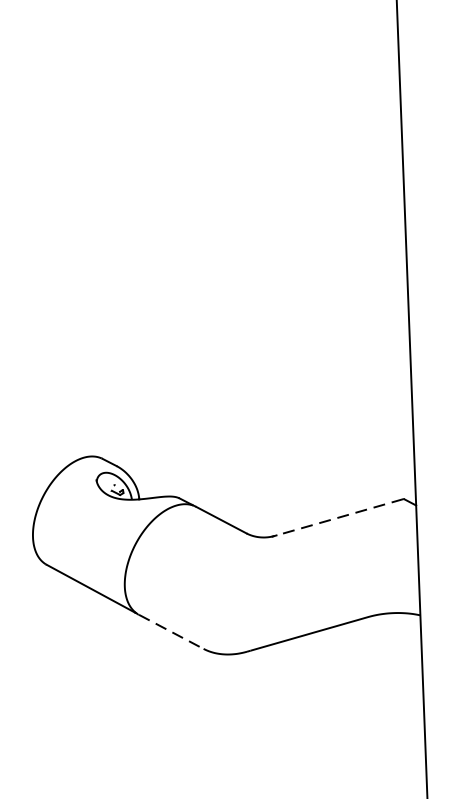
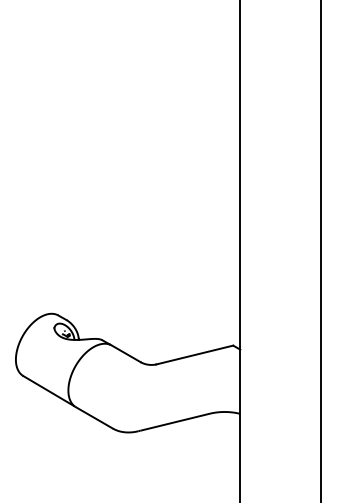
line: (339, 516) -> (195, 354), dashed -> solid
line: (171, 632) -> (94, 418), dashed -> solid

